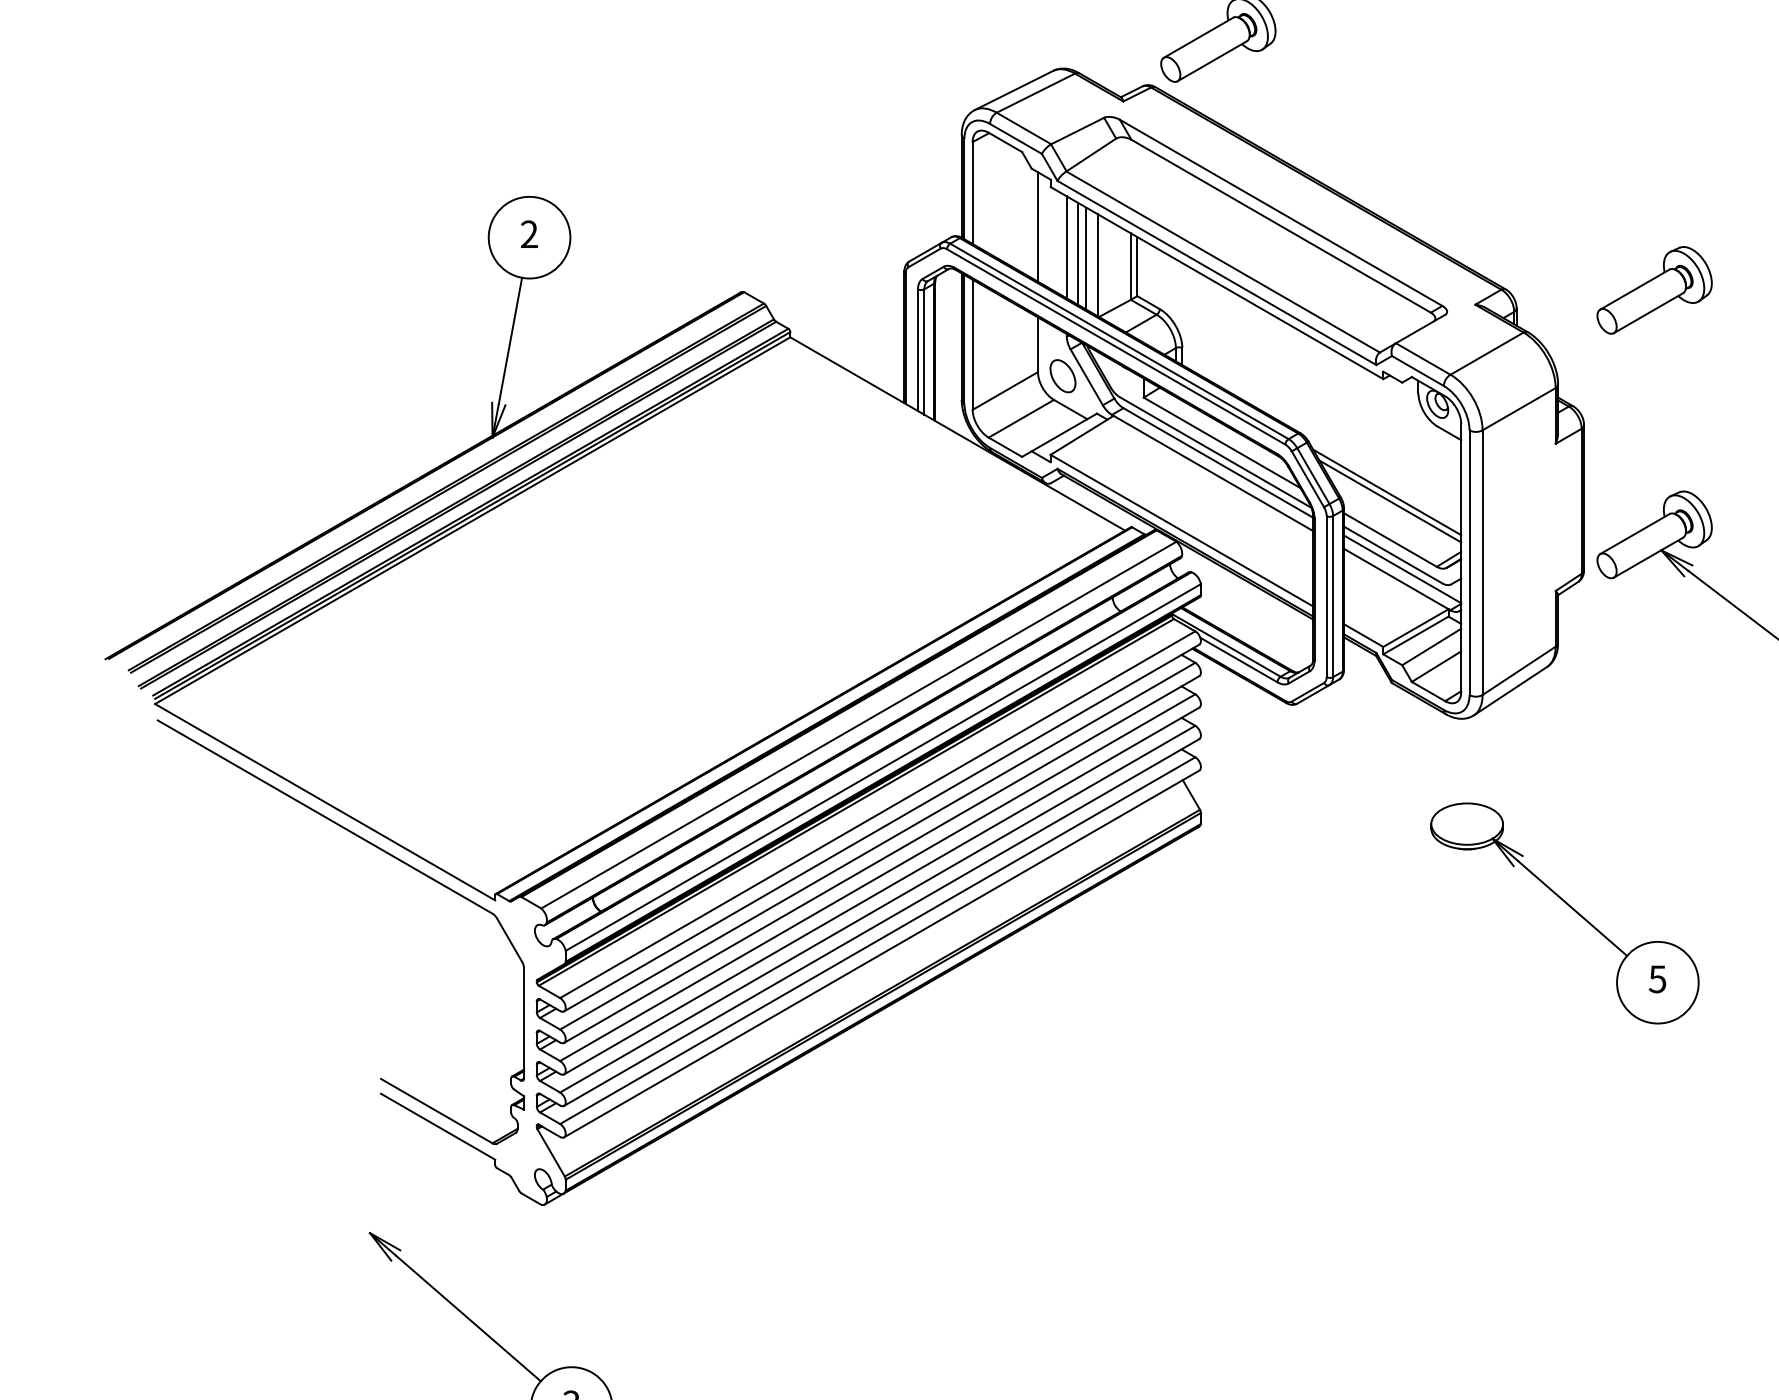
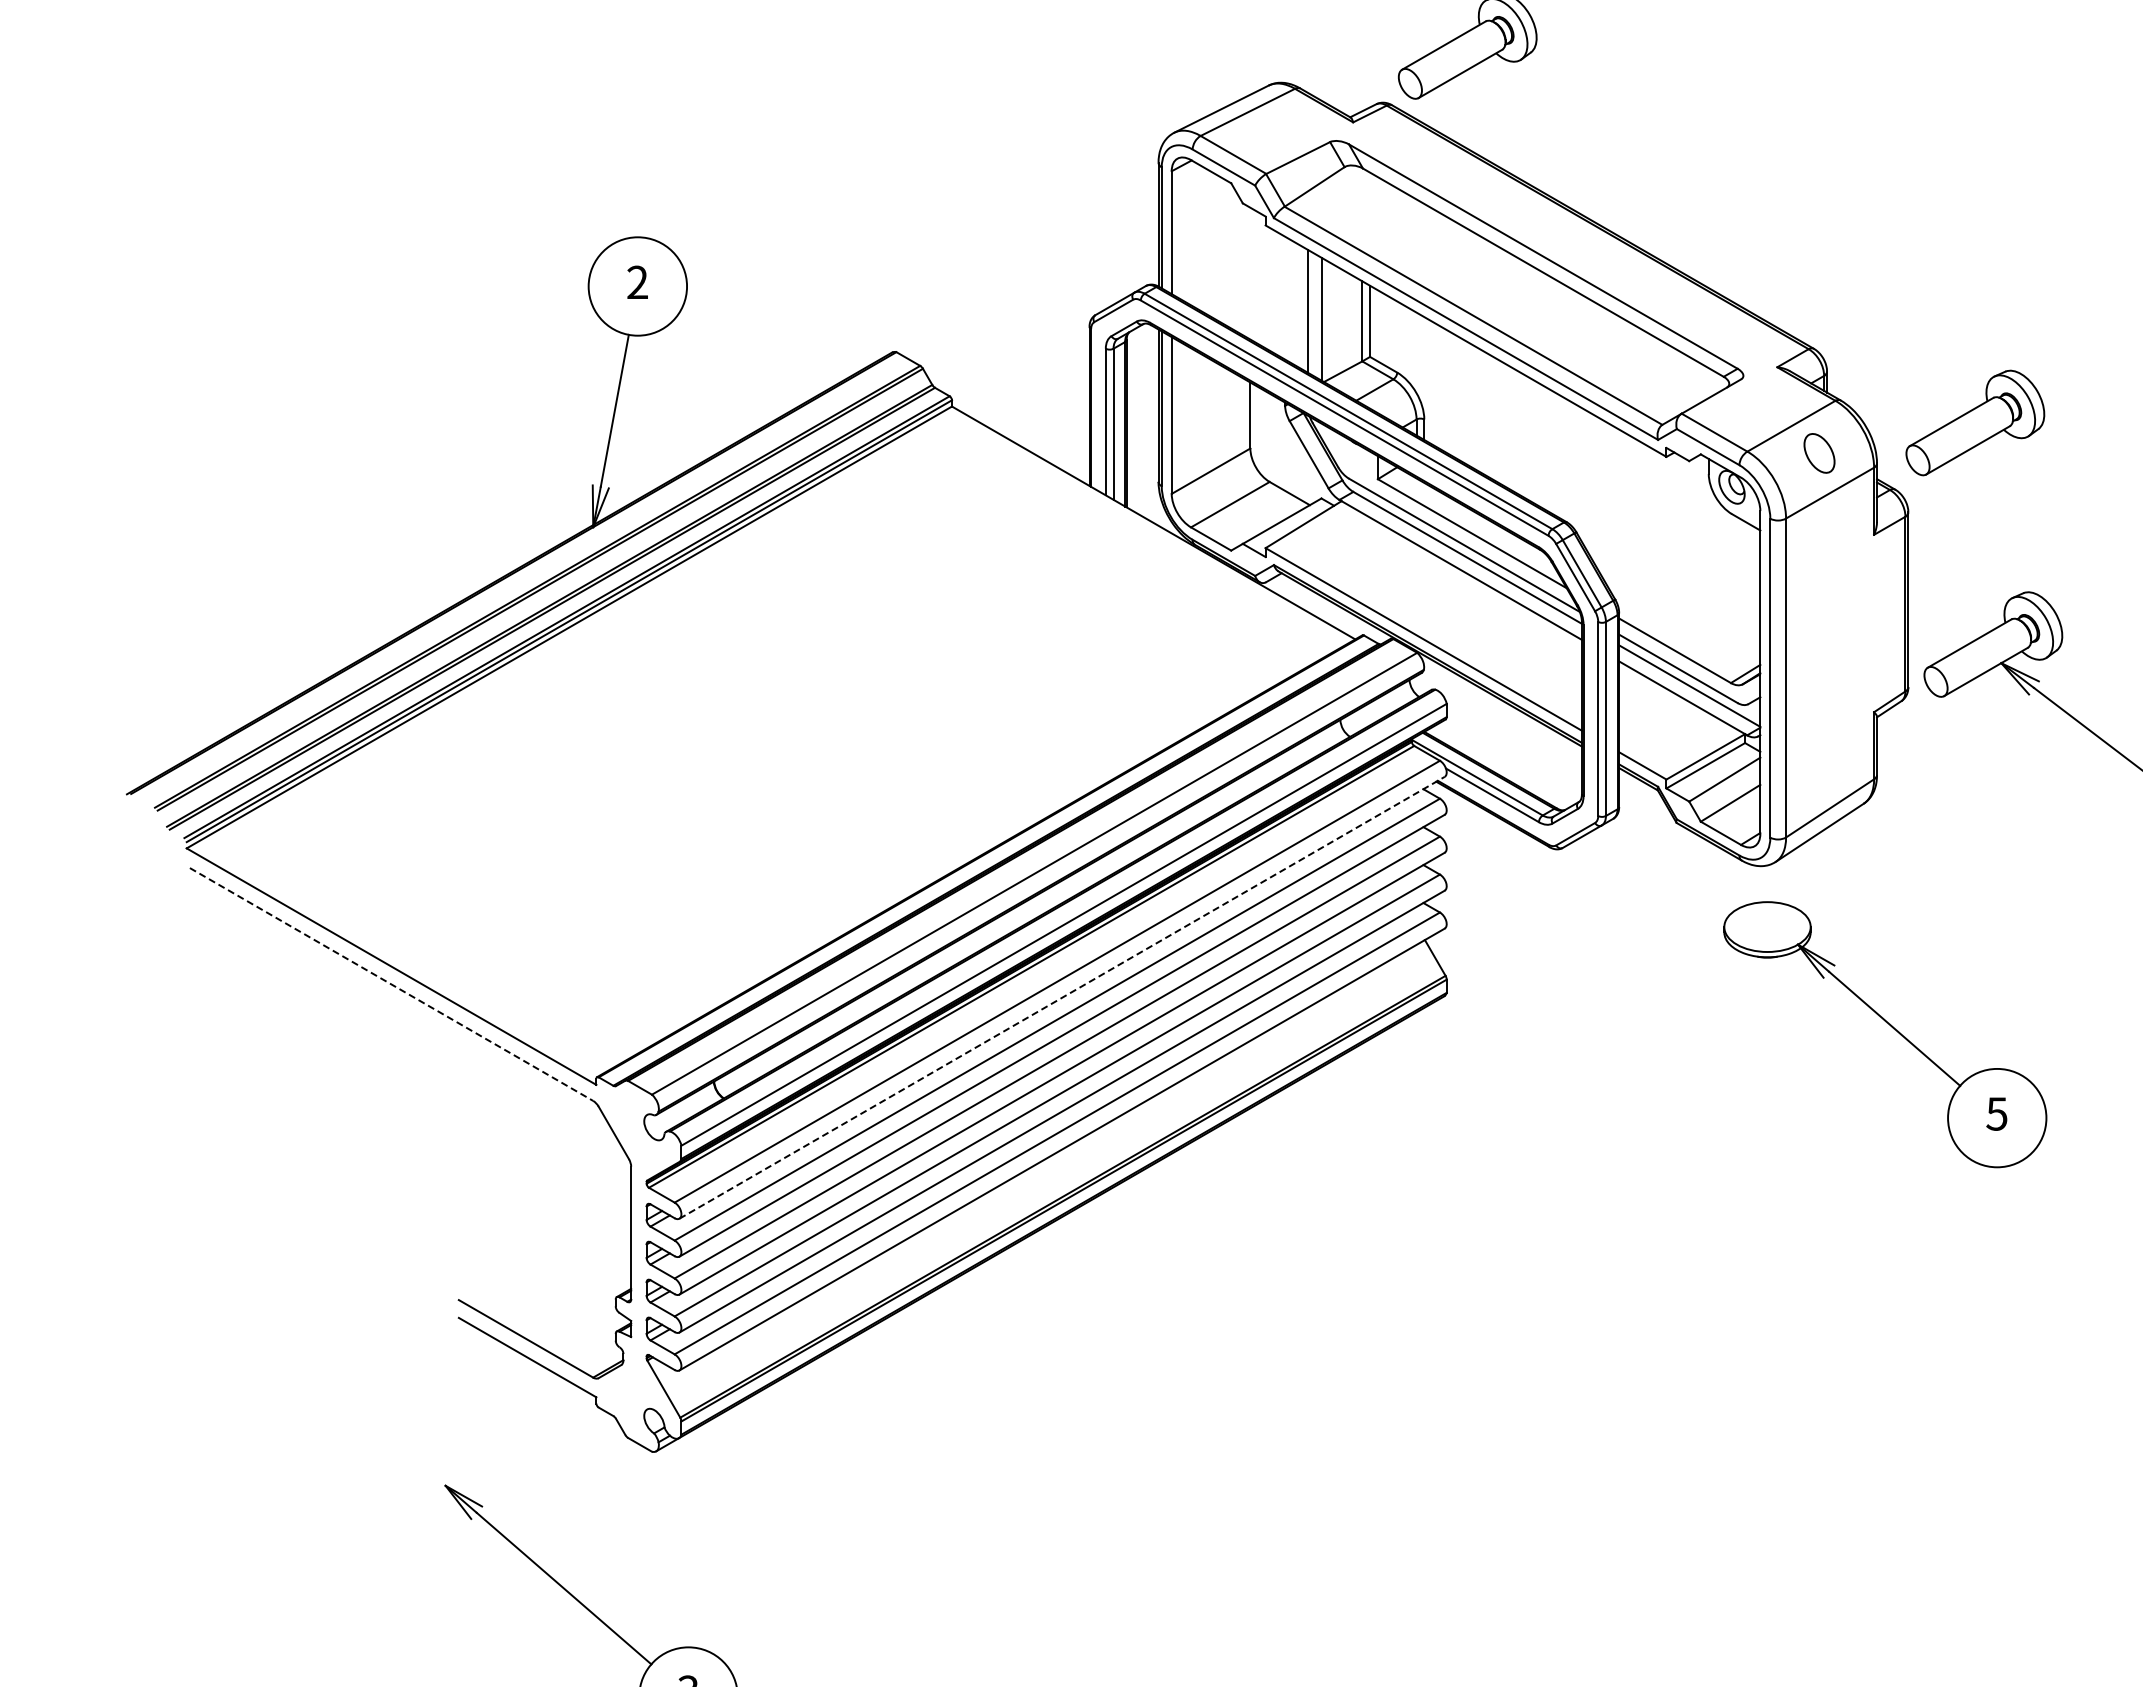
line: (1038, 226) -> (1250, 273), removed
line: (1067, 246) -> (1285, 297), removed
line: (1078, 253) -> (1299, 305), removed
part: (1654, 289) -> (1975, 422), moved
part: (1062, 376) -> (1819, 453), moved
line: (1386, 491) -> (1670, 592), removed
line: (1389, 501) -> (1674, 604), removed
line: (325, 817) -> (391, 984), solid -> dashed
line: (882, 827) -> (1062, 997), solid -> dashed
part: (1570, 907) -> (1891, 1027), moved

